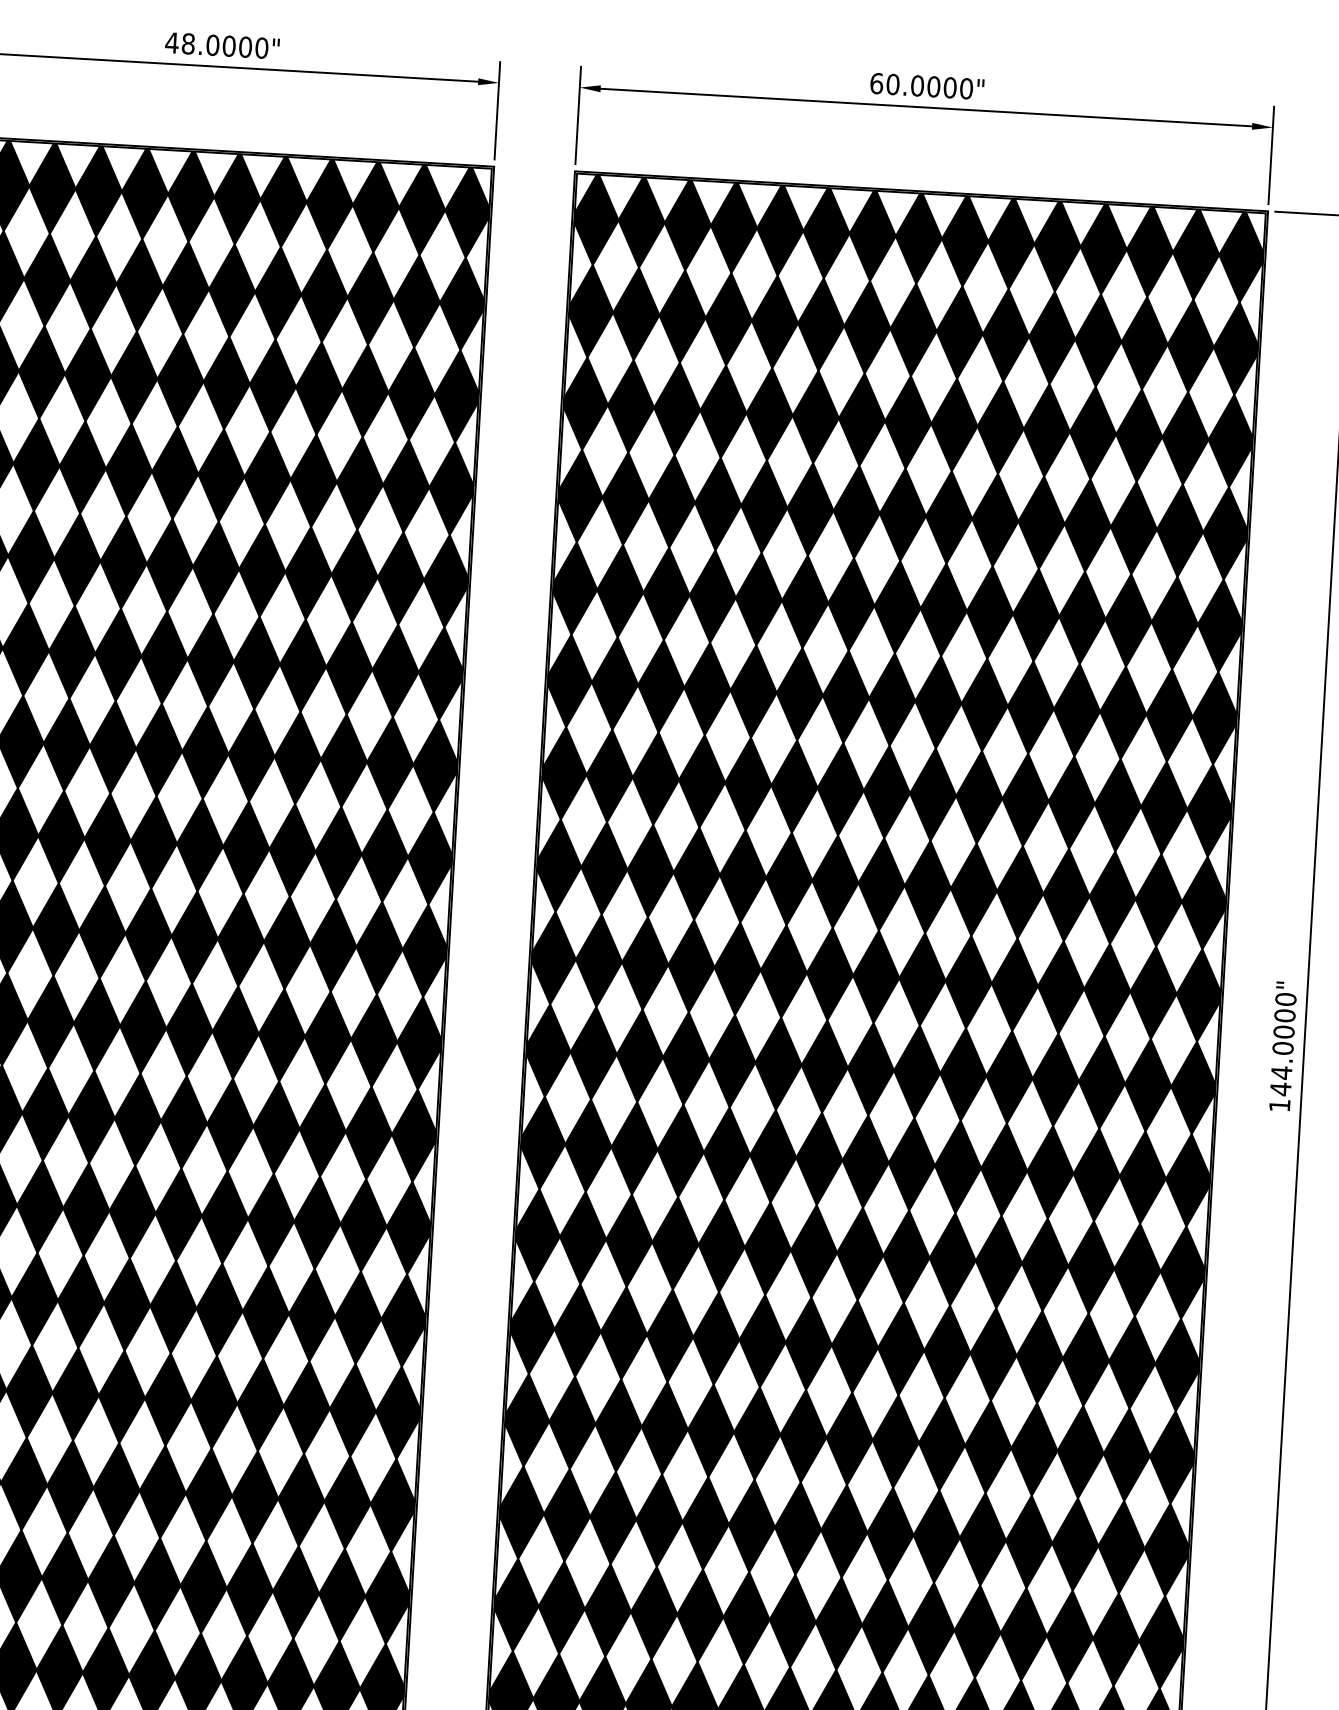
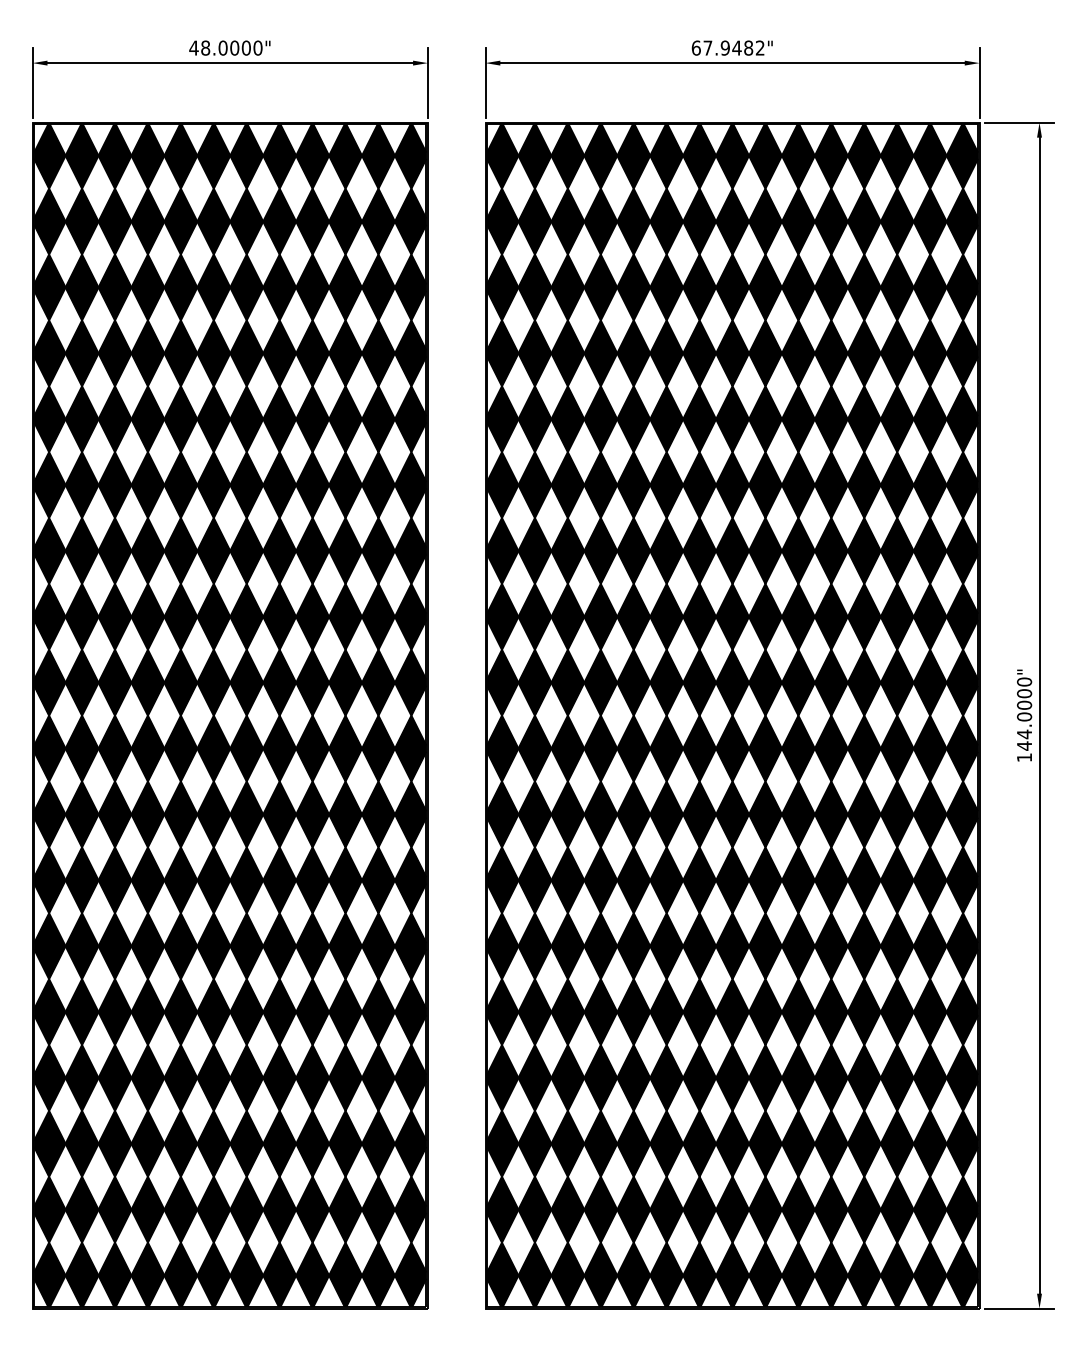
text: (928, 85) -> (733, 47), 60.0000" -> 67.9482"

